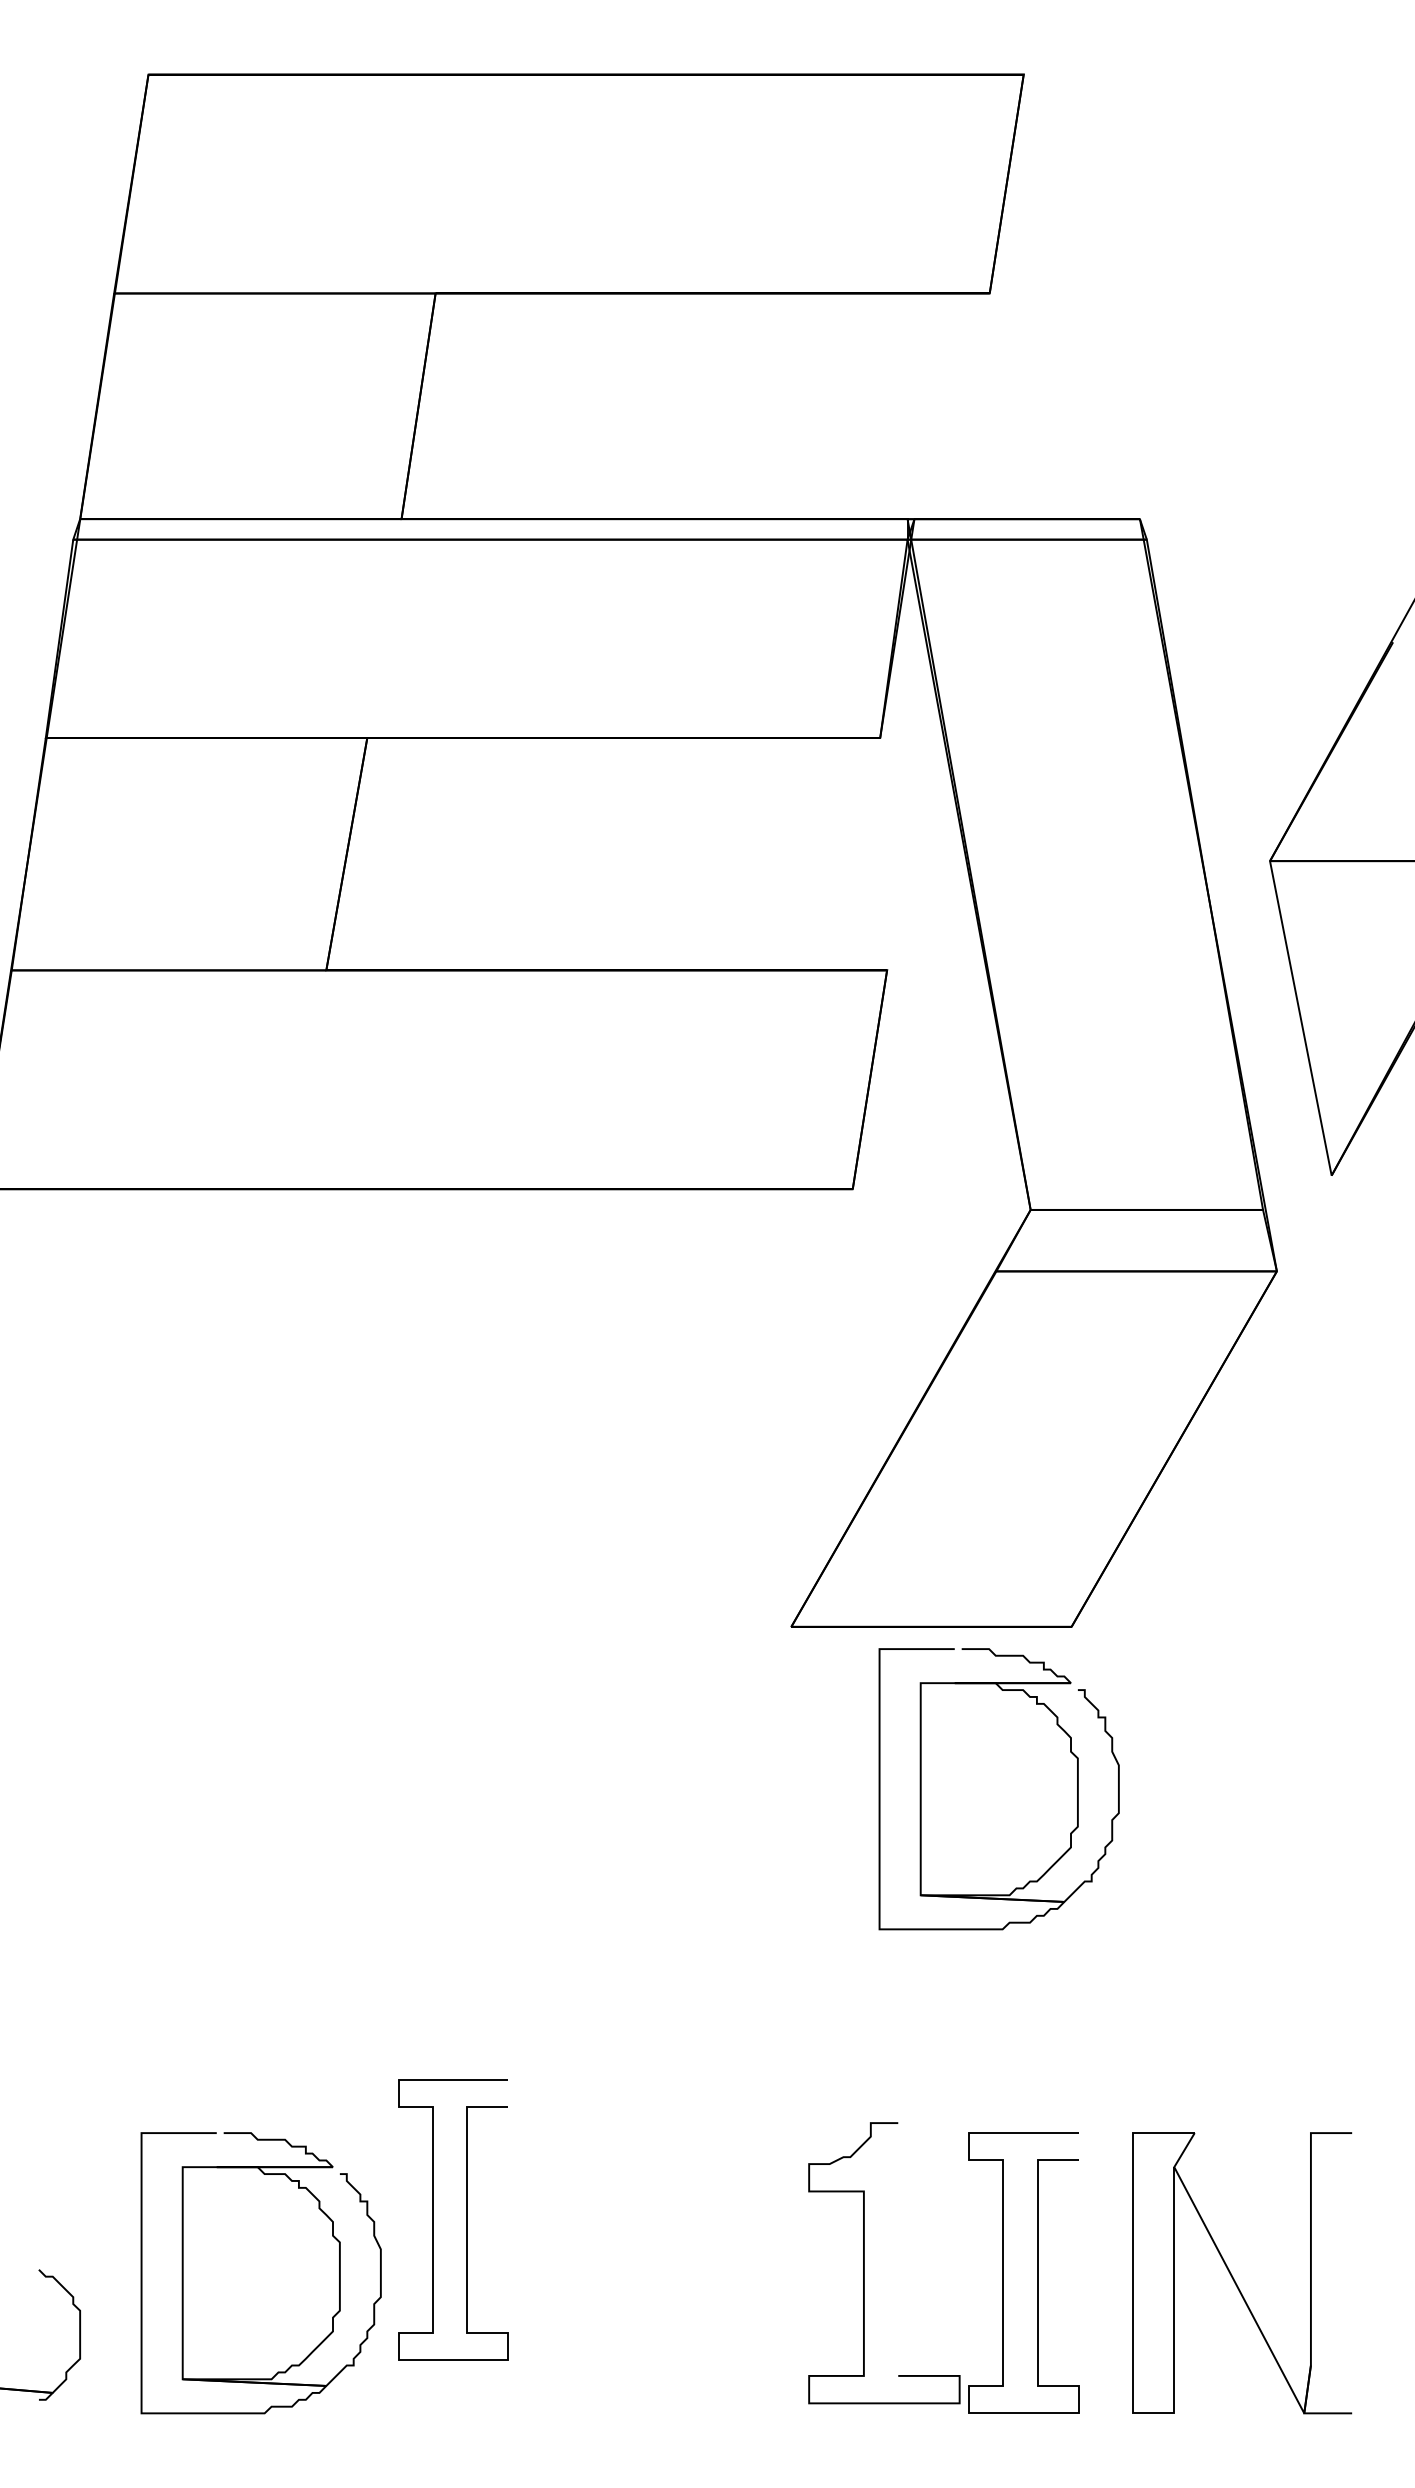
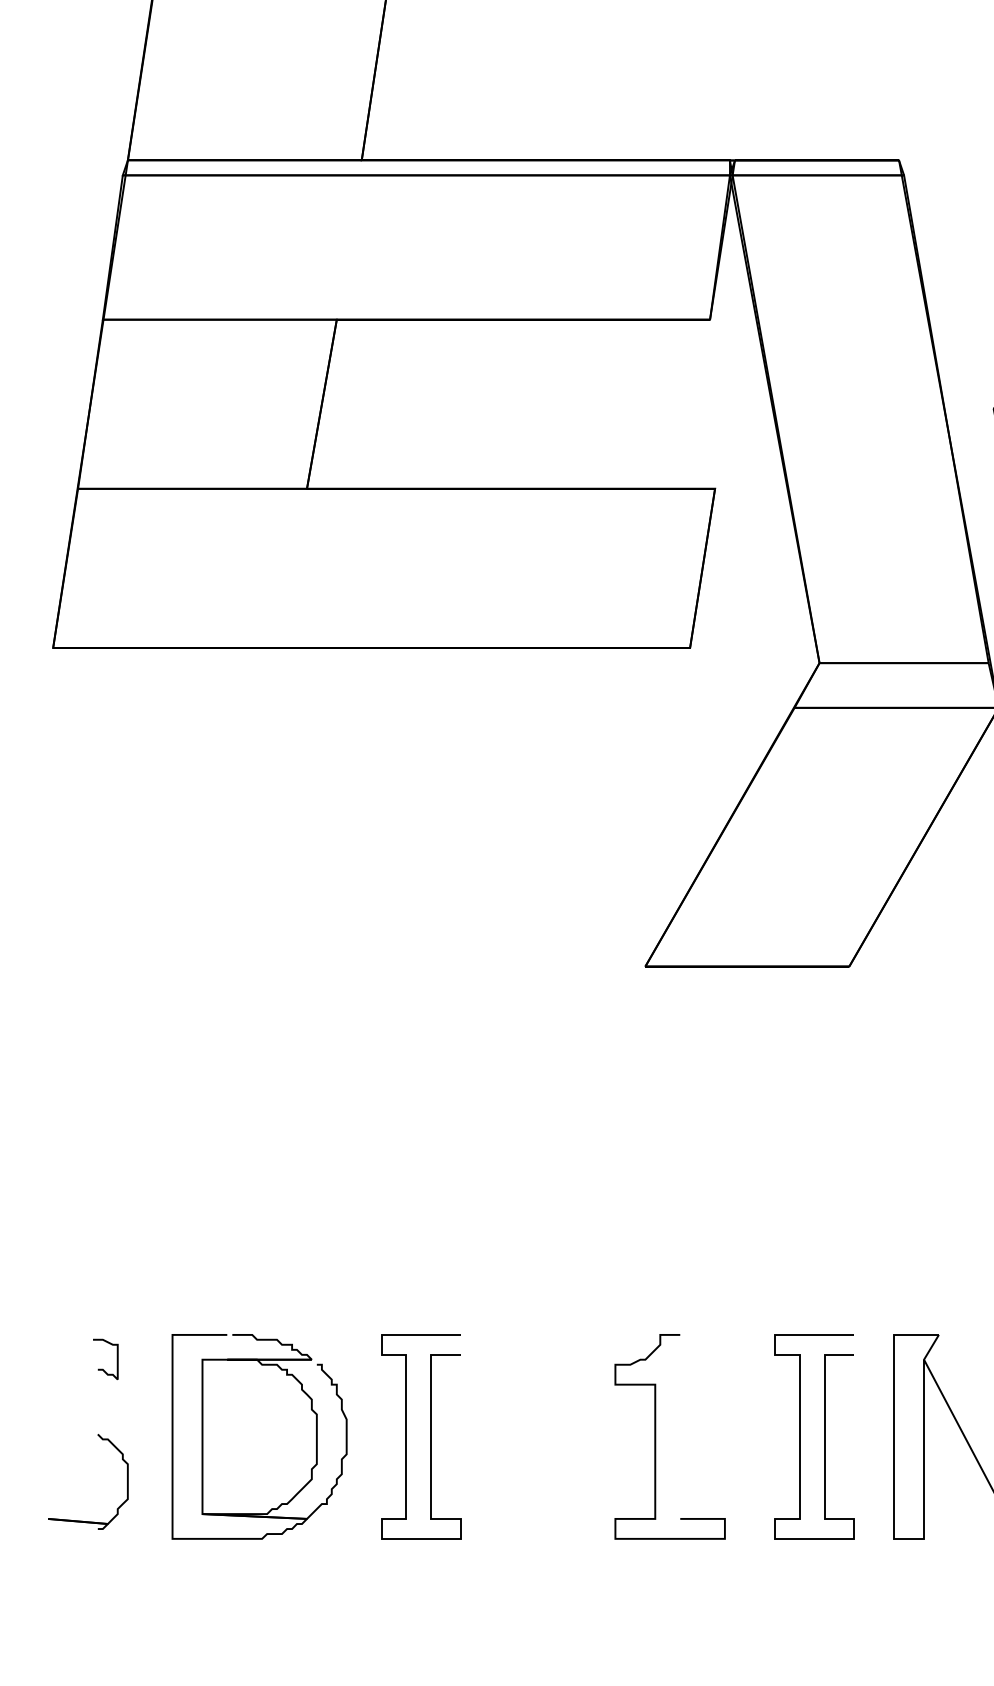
part: (998, 1789) -> (796, 1084), removed
curve: (46, 2180) -> (103, 1369), added
curve: (466, 2219) -> (430, 1436), moved
curve: (864, 2263) -> (655, 1437), moved

